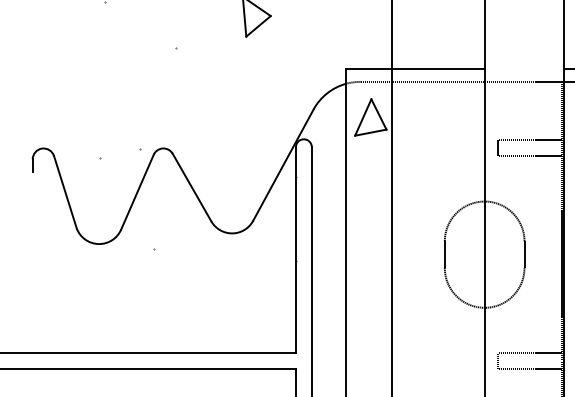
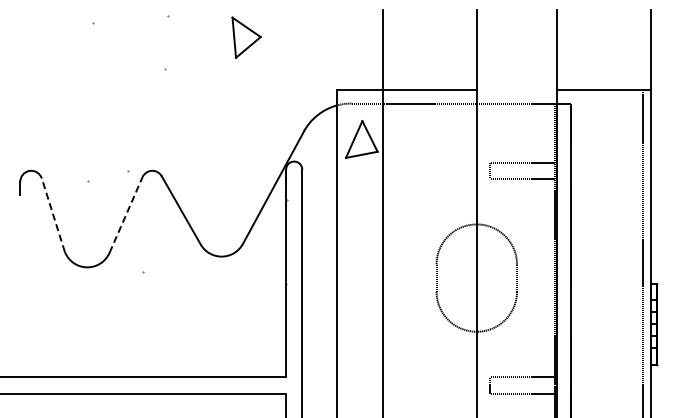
line: (65, 191) -> (53, 214), solid -> dashed
line: (137, 191) -> (126, 214), solid -> dashed

